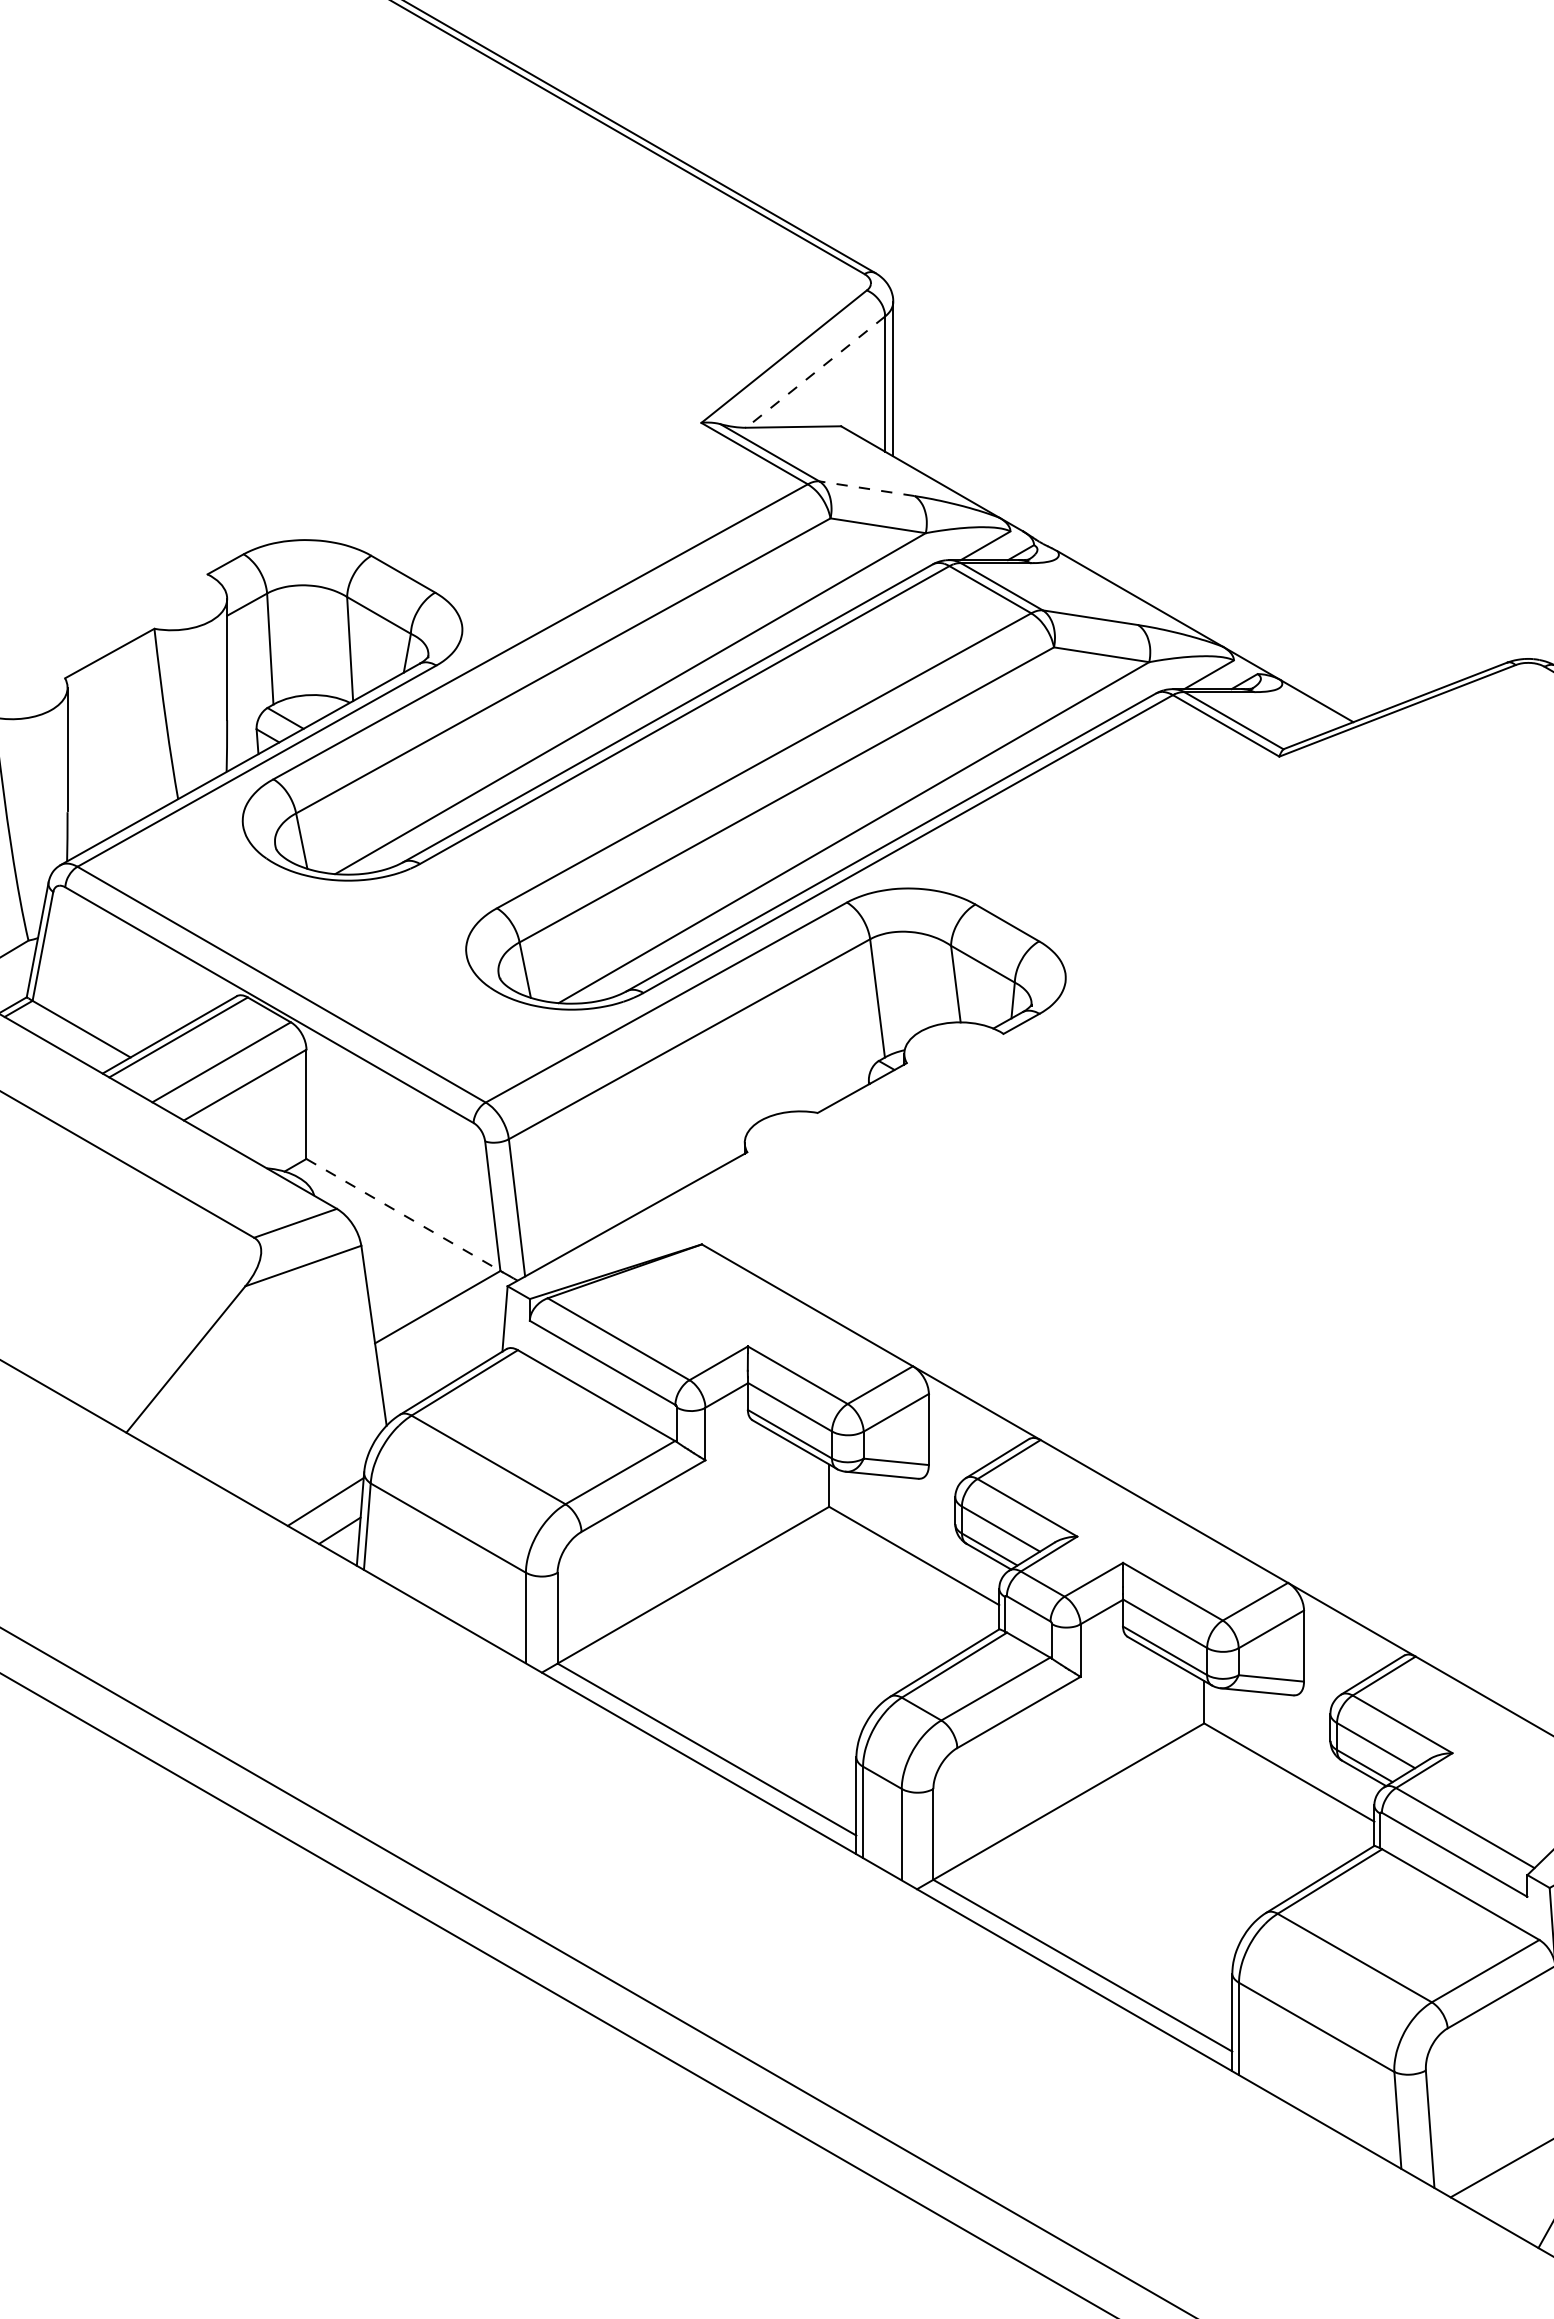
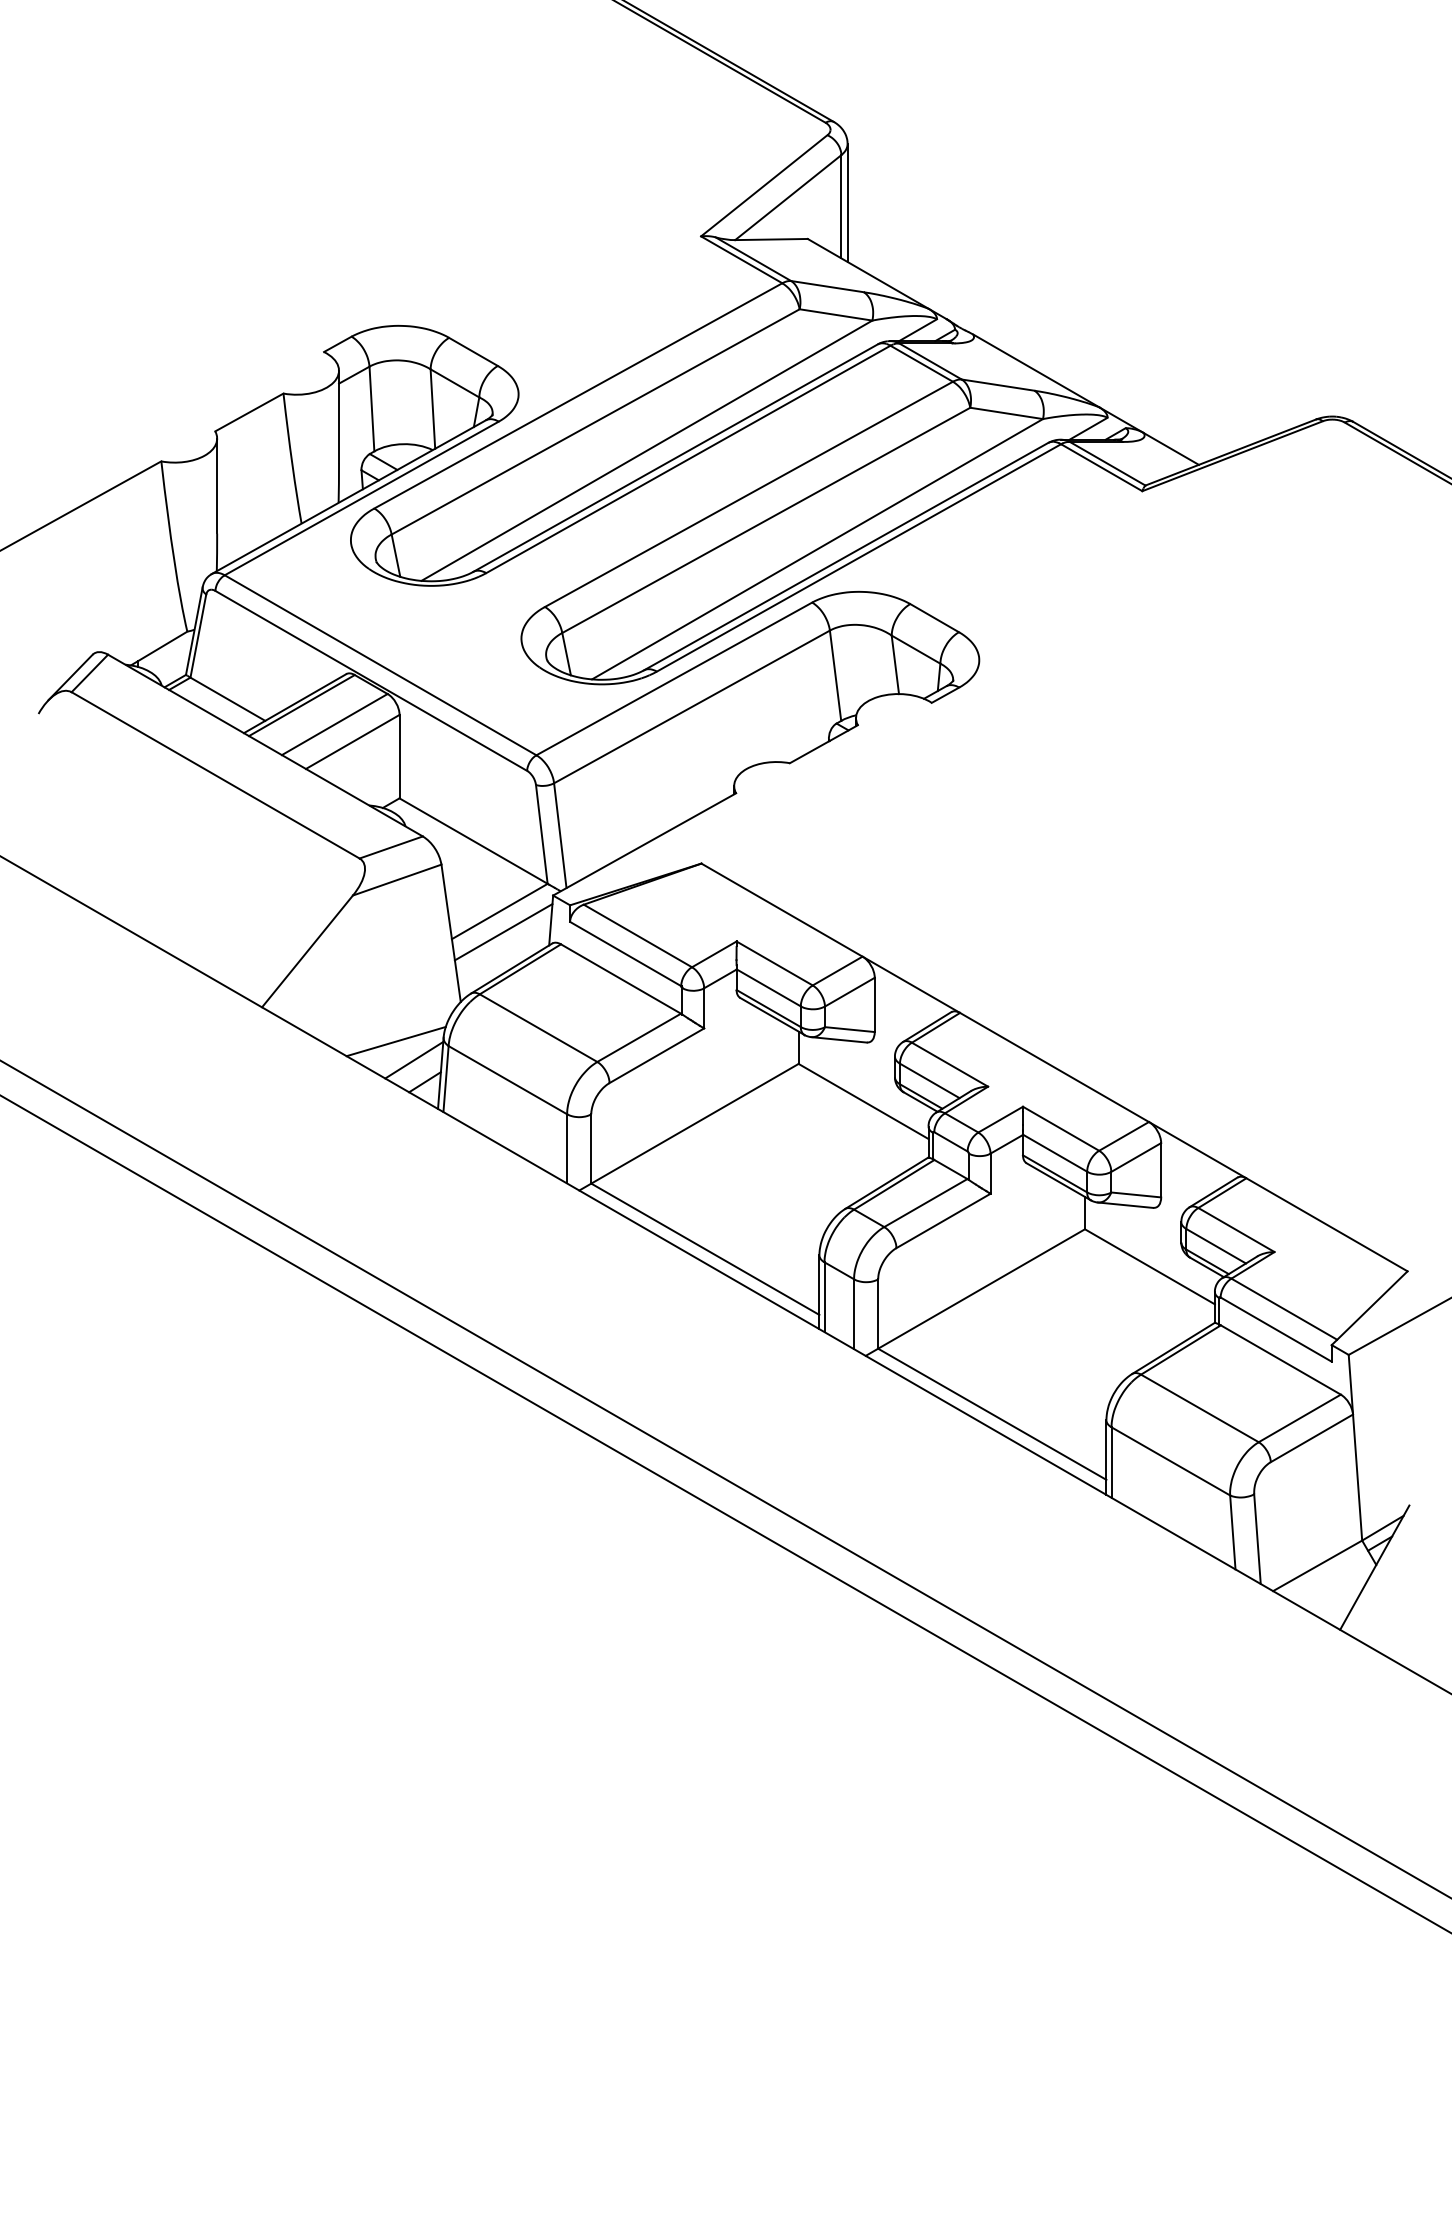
line: (815, 371) -> (788, 197), dashed -> solid
line: (866, 488) -> (827, 286), dashed -> solid
line: (403, 1215) -> (473, 841), dashed -> solid
line: (442, 1334) -> (503, 932), added
line: (301, 1477) -> (395, 1041), added

